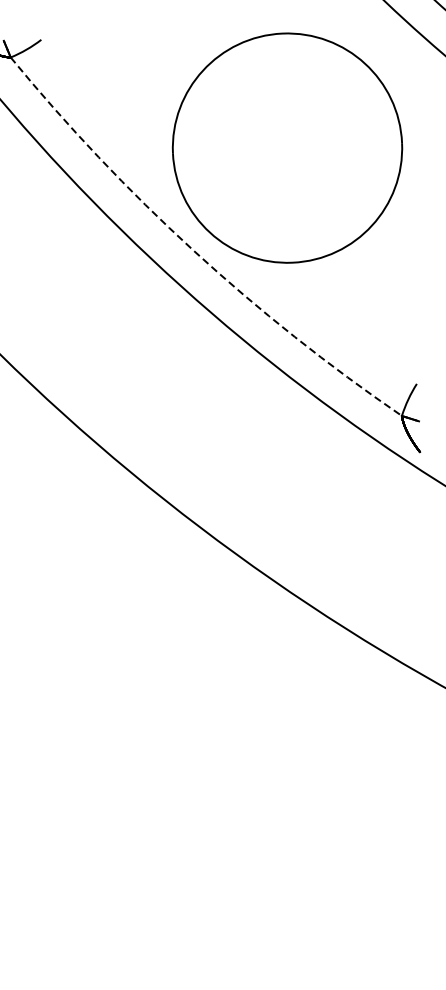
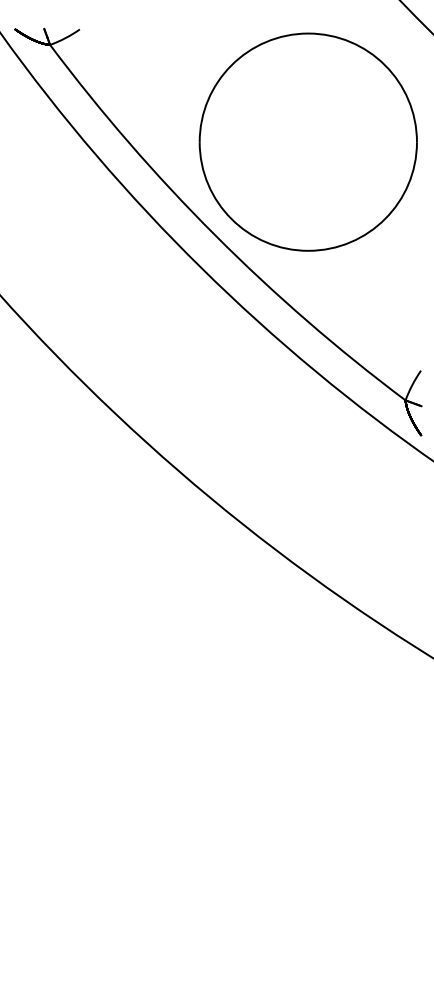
arc: (193, 250) -> (215, 235), dashed -> solid

